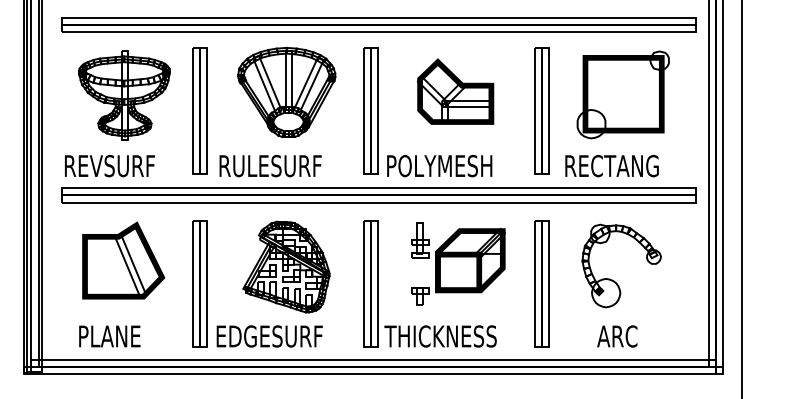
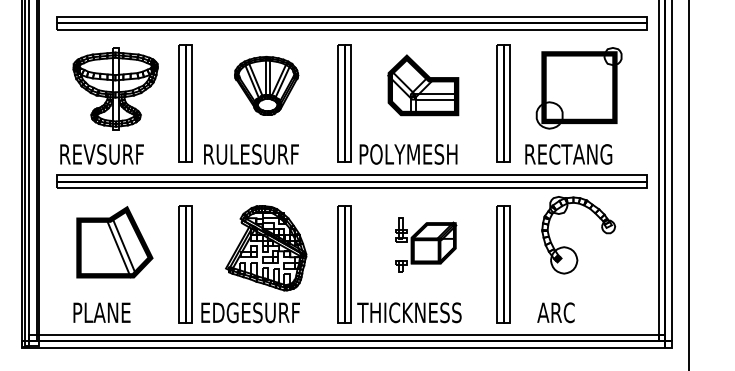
part: (286, 91) -> (266, 85), size x0.7
part: (458, 263) -> (426, 244), size x0.7
part: (614, 280) -> (571, 248), moved
text: (617, 336) -> (556, 312), moved

